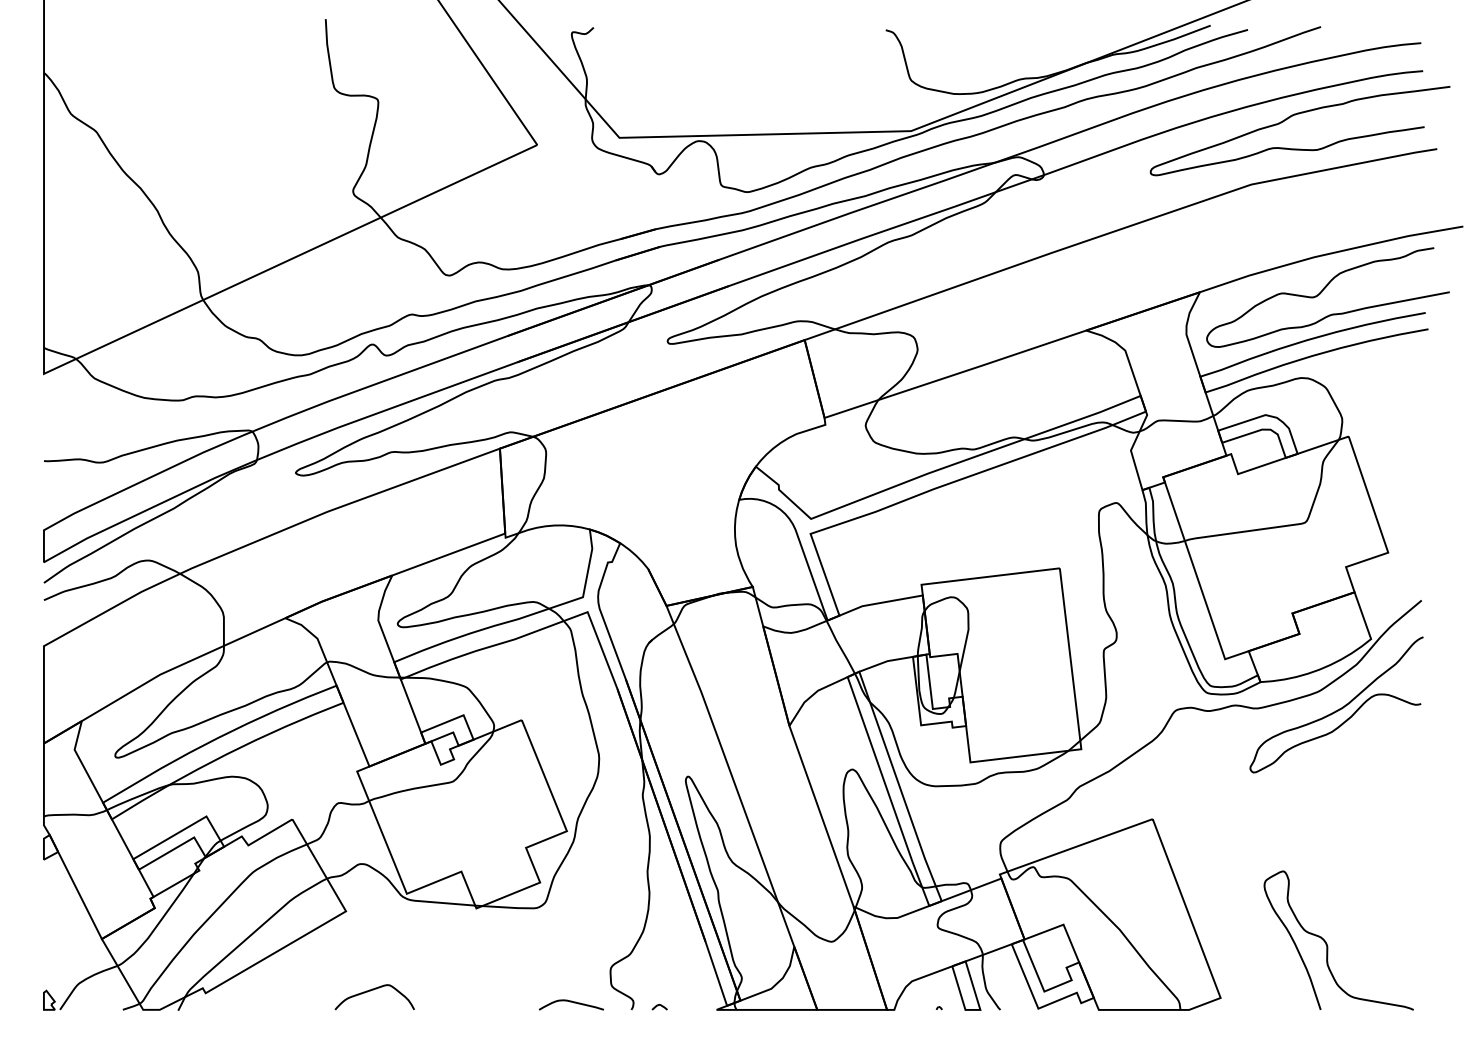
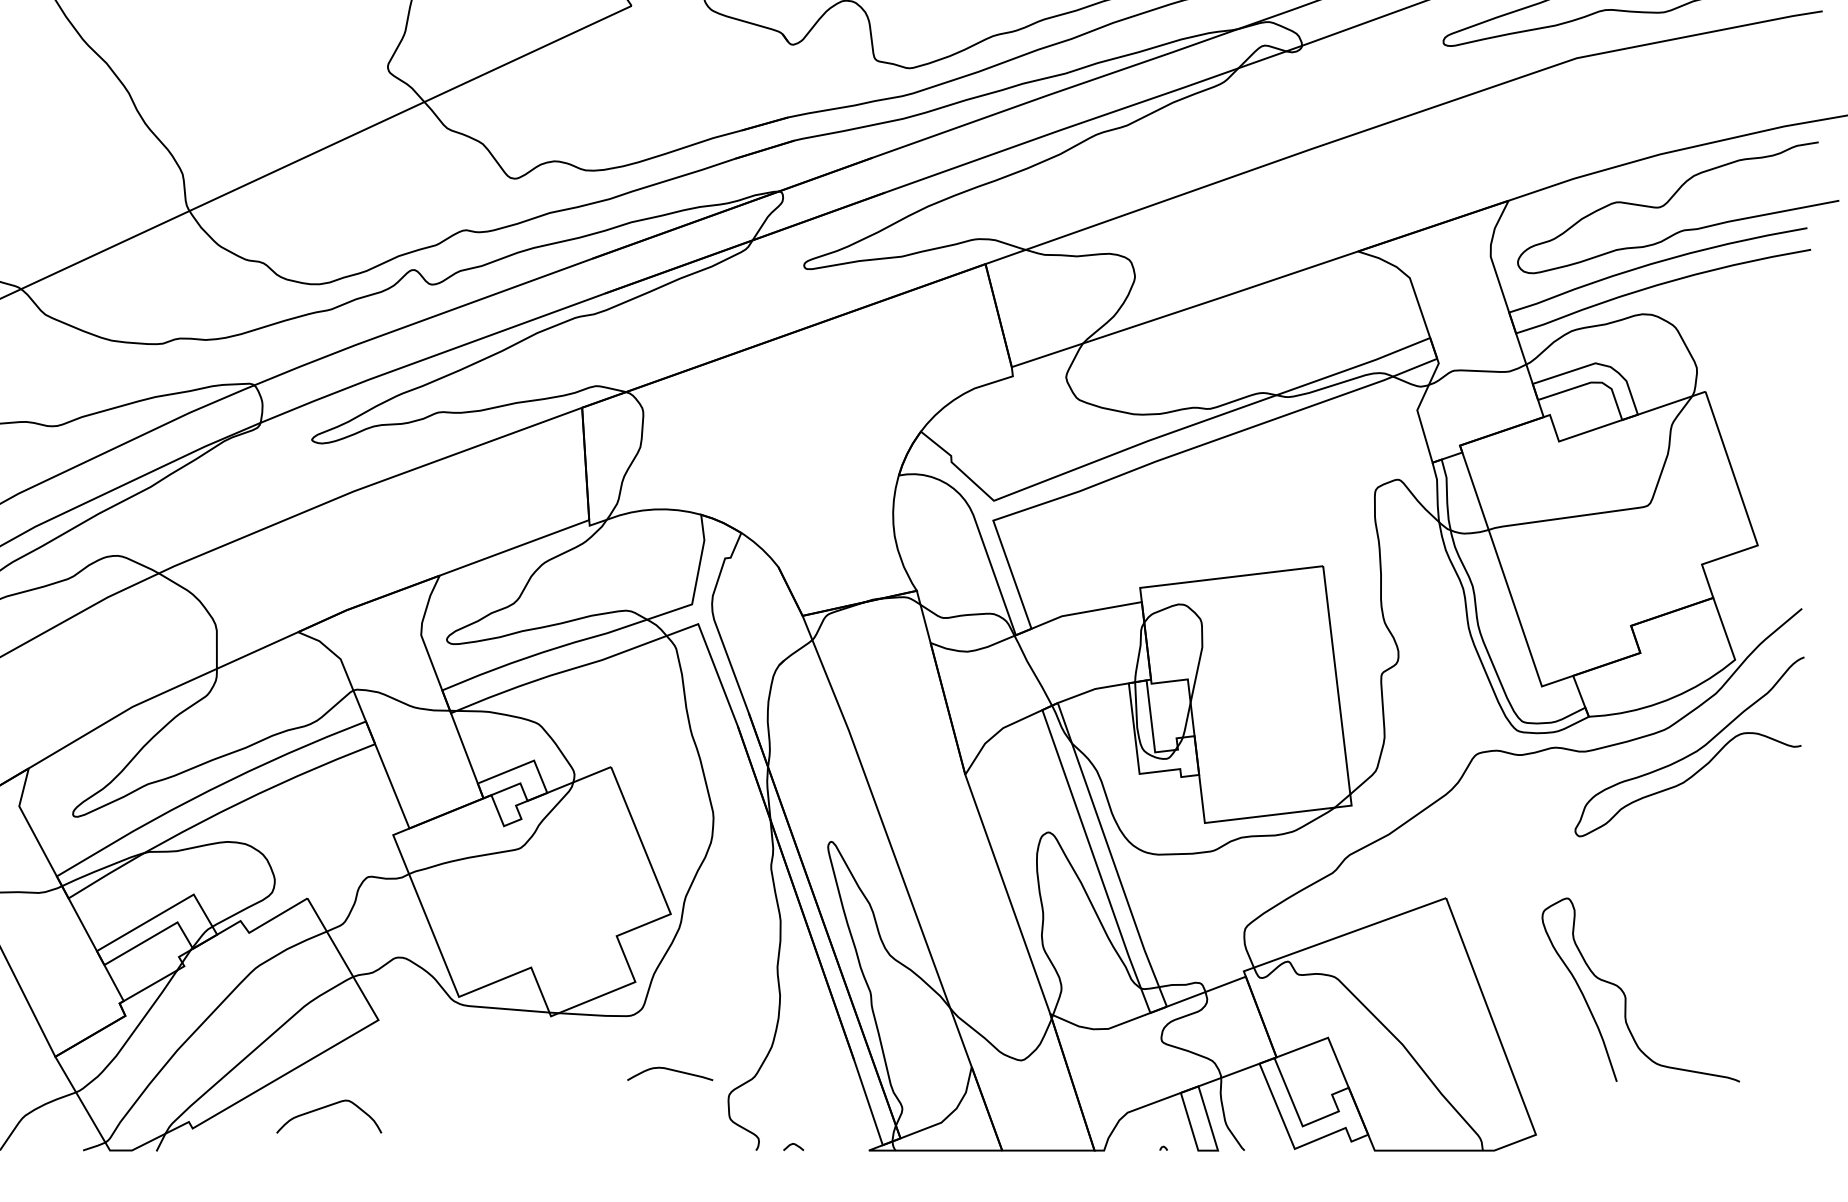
curve: (1327, 943) -> (1625, 993), moved
curve: (373, 990) -> (327, 1107), moved
curve: (570, 1002) -> (668, 1070), moved

